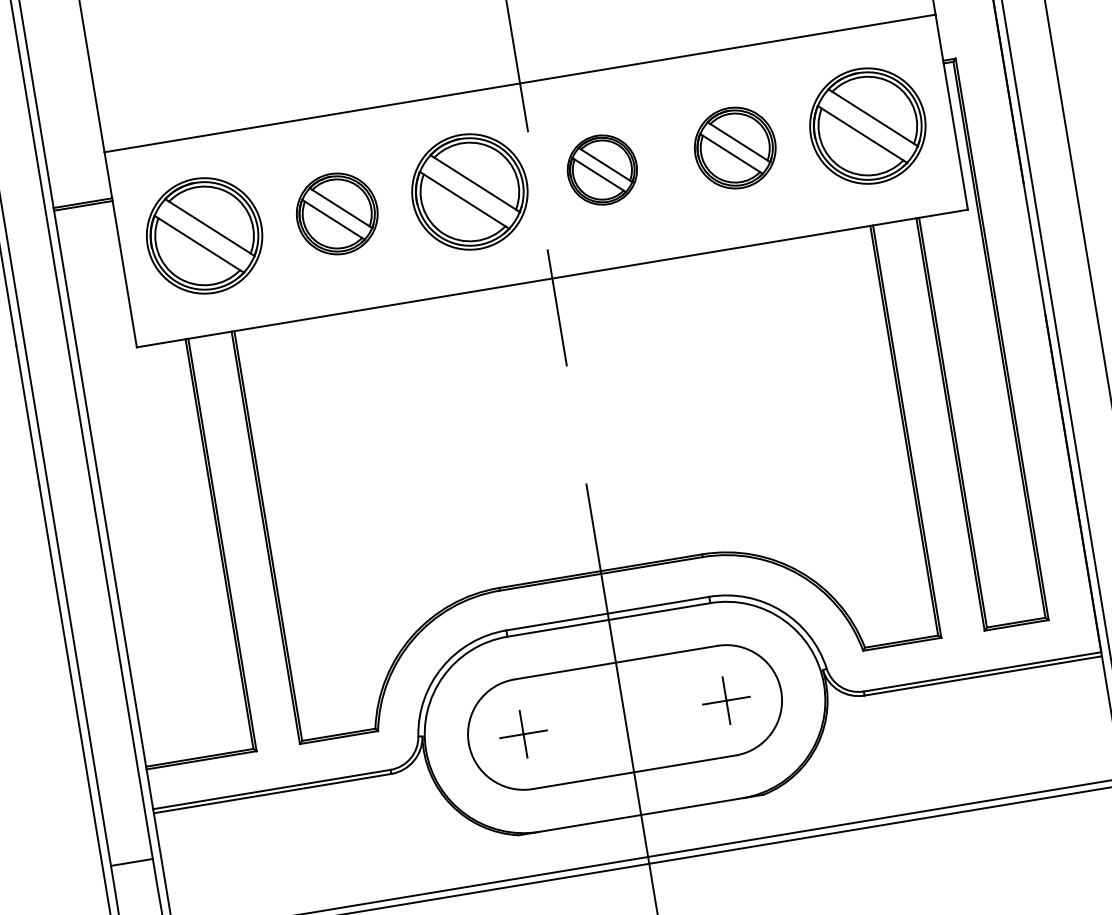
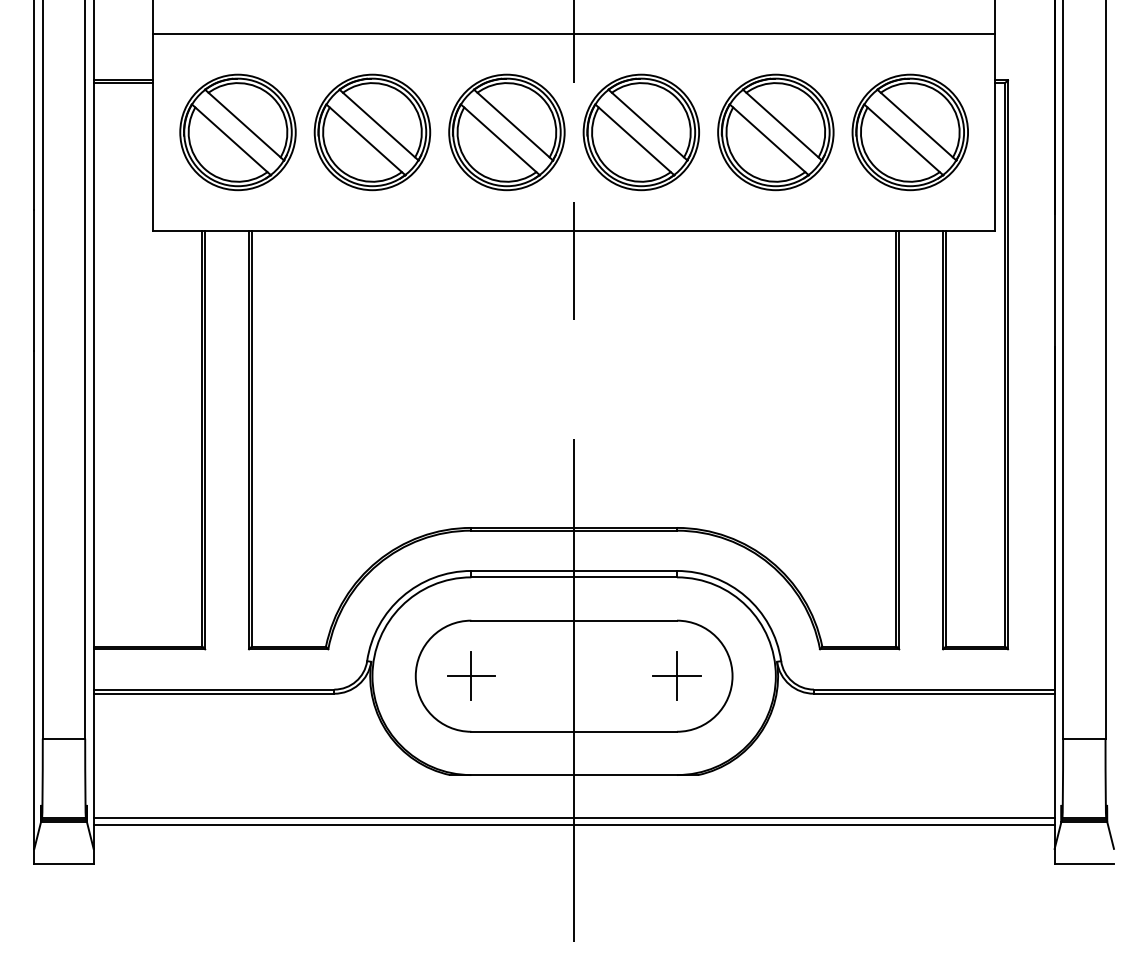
part: (734, 148) -> (775, 132), size x1.43
part: (601, 170) -> (640, 132), size x1.67
part: (337, 214) -> (372, 132), size x1.43

